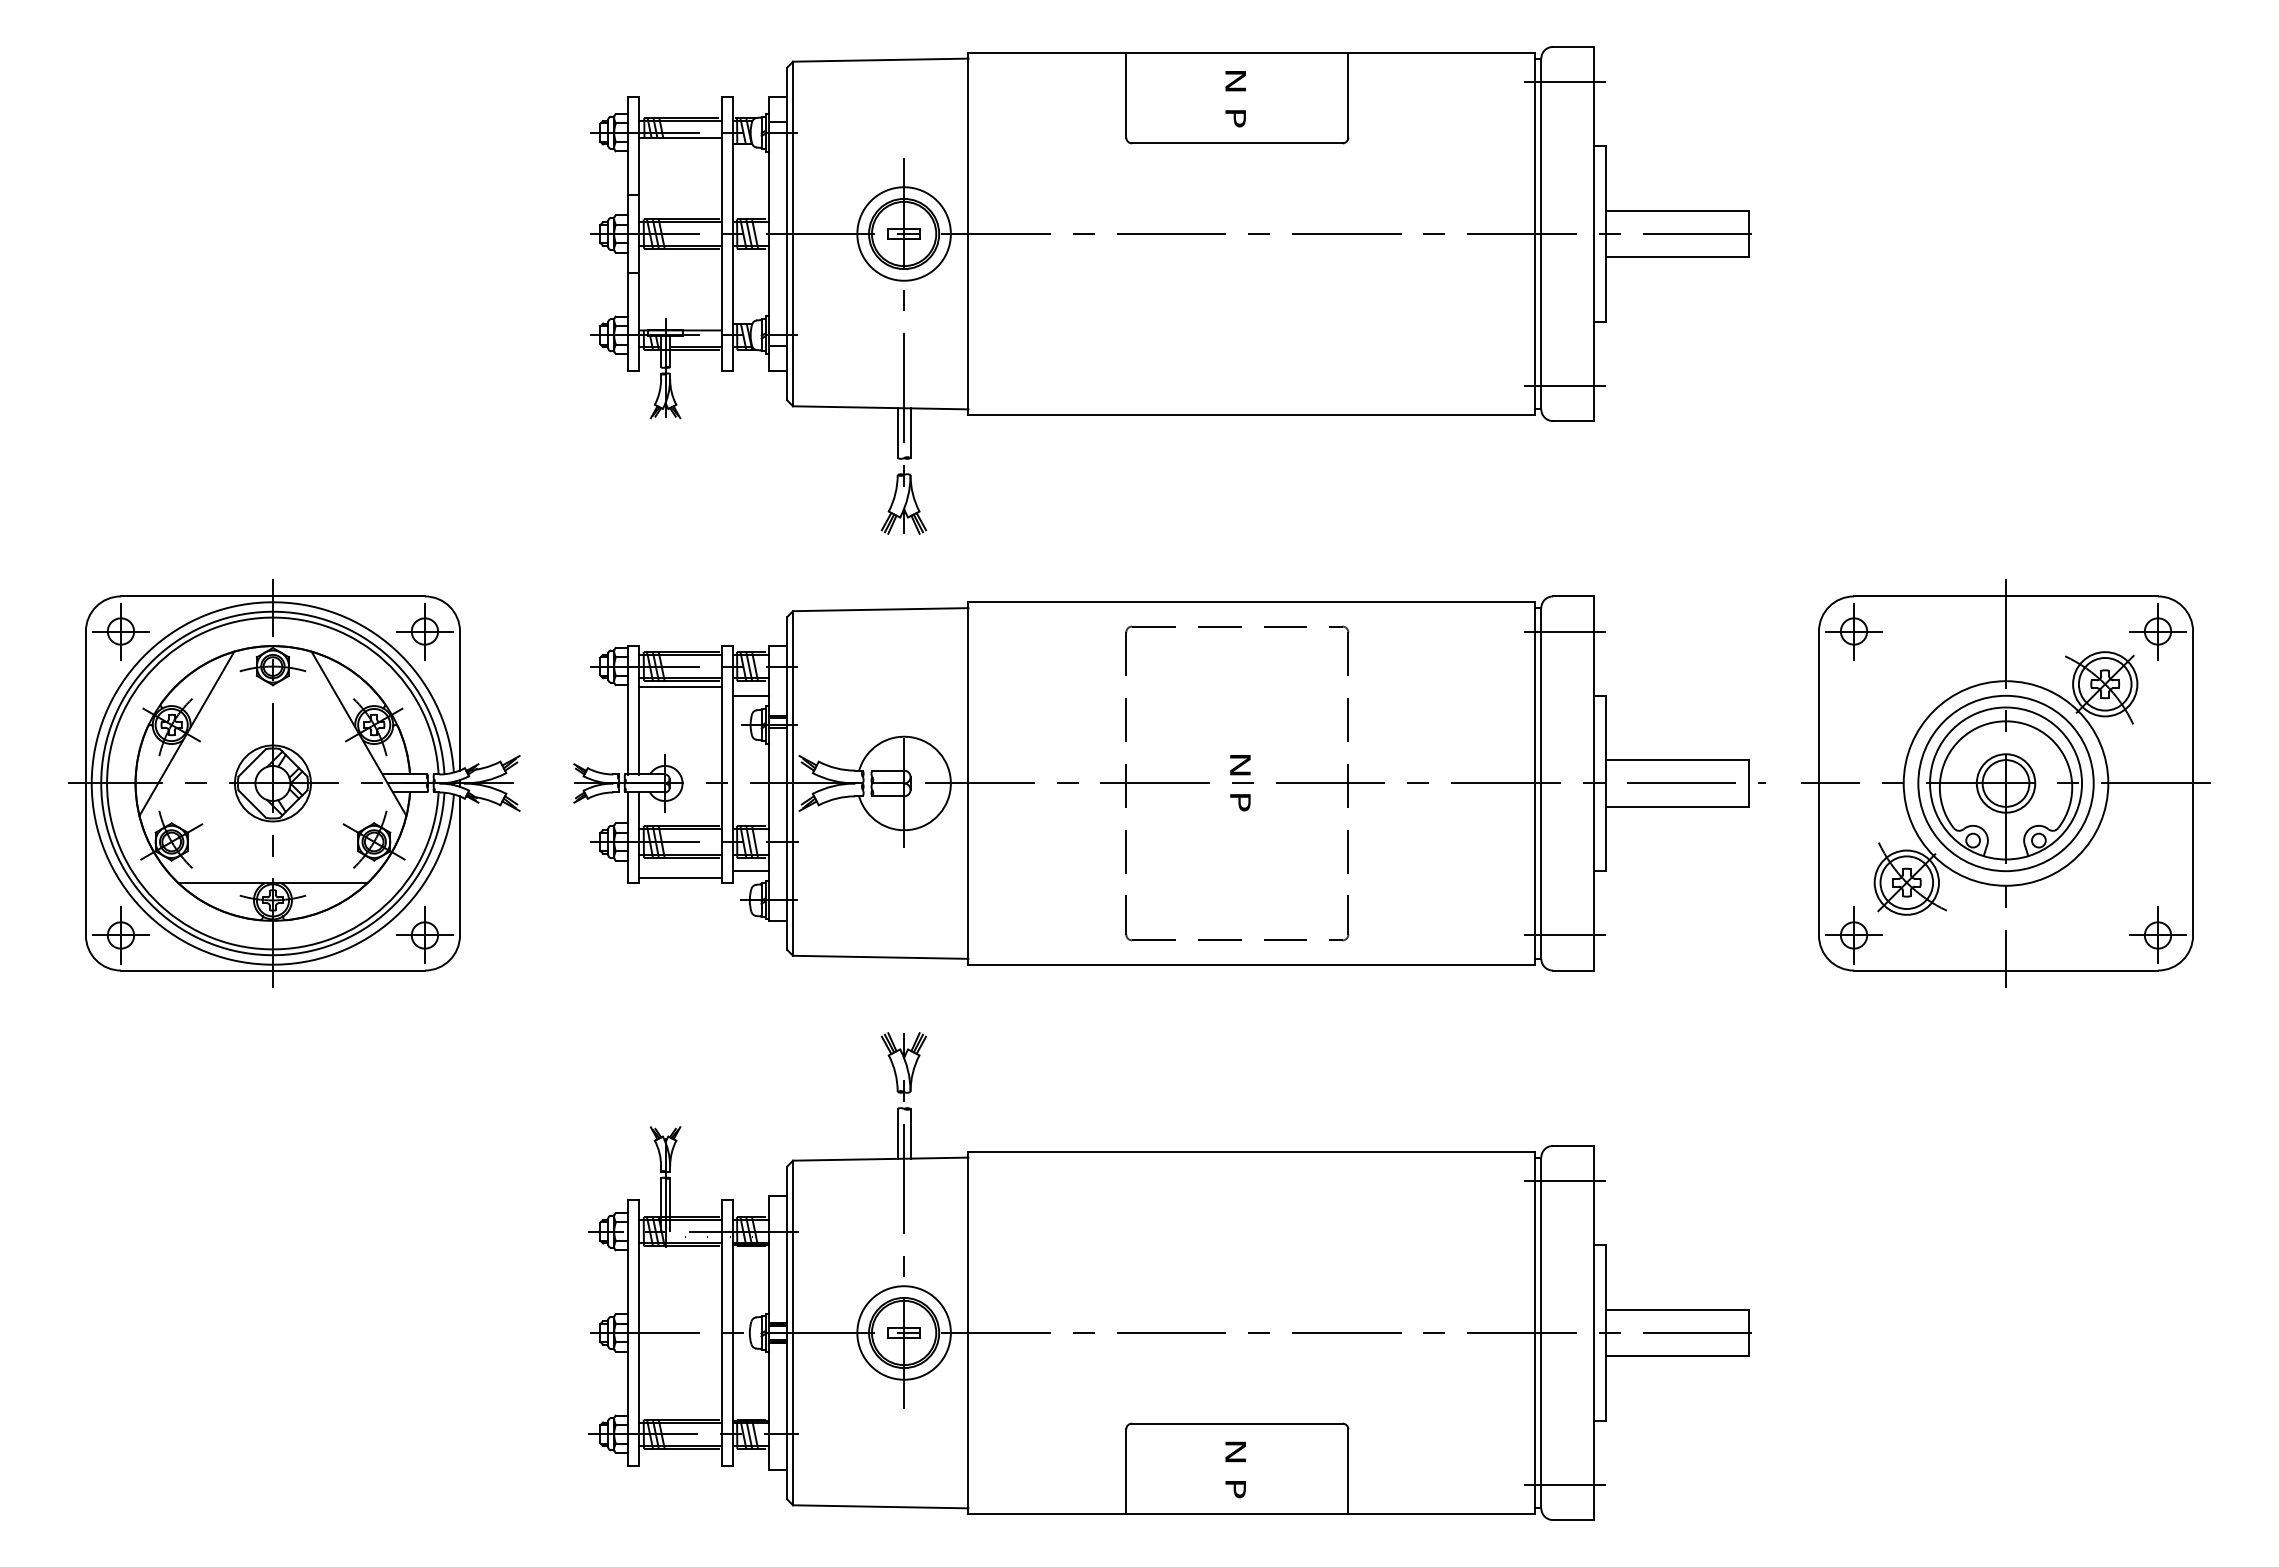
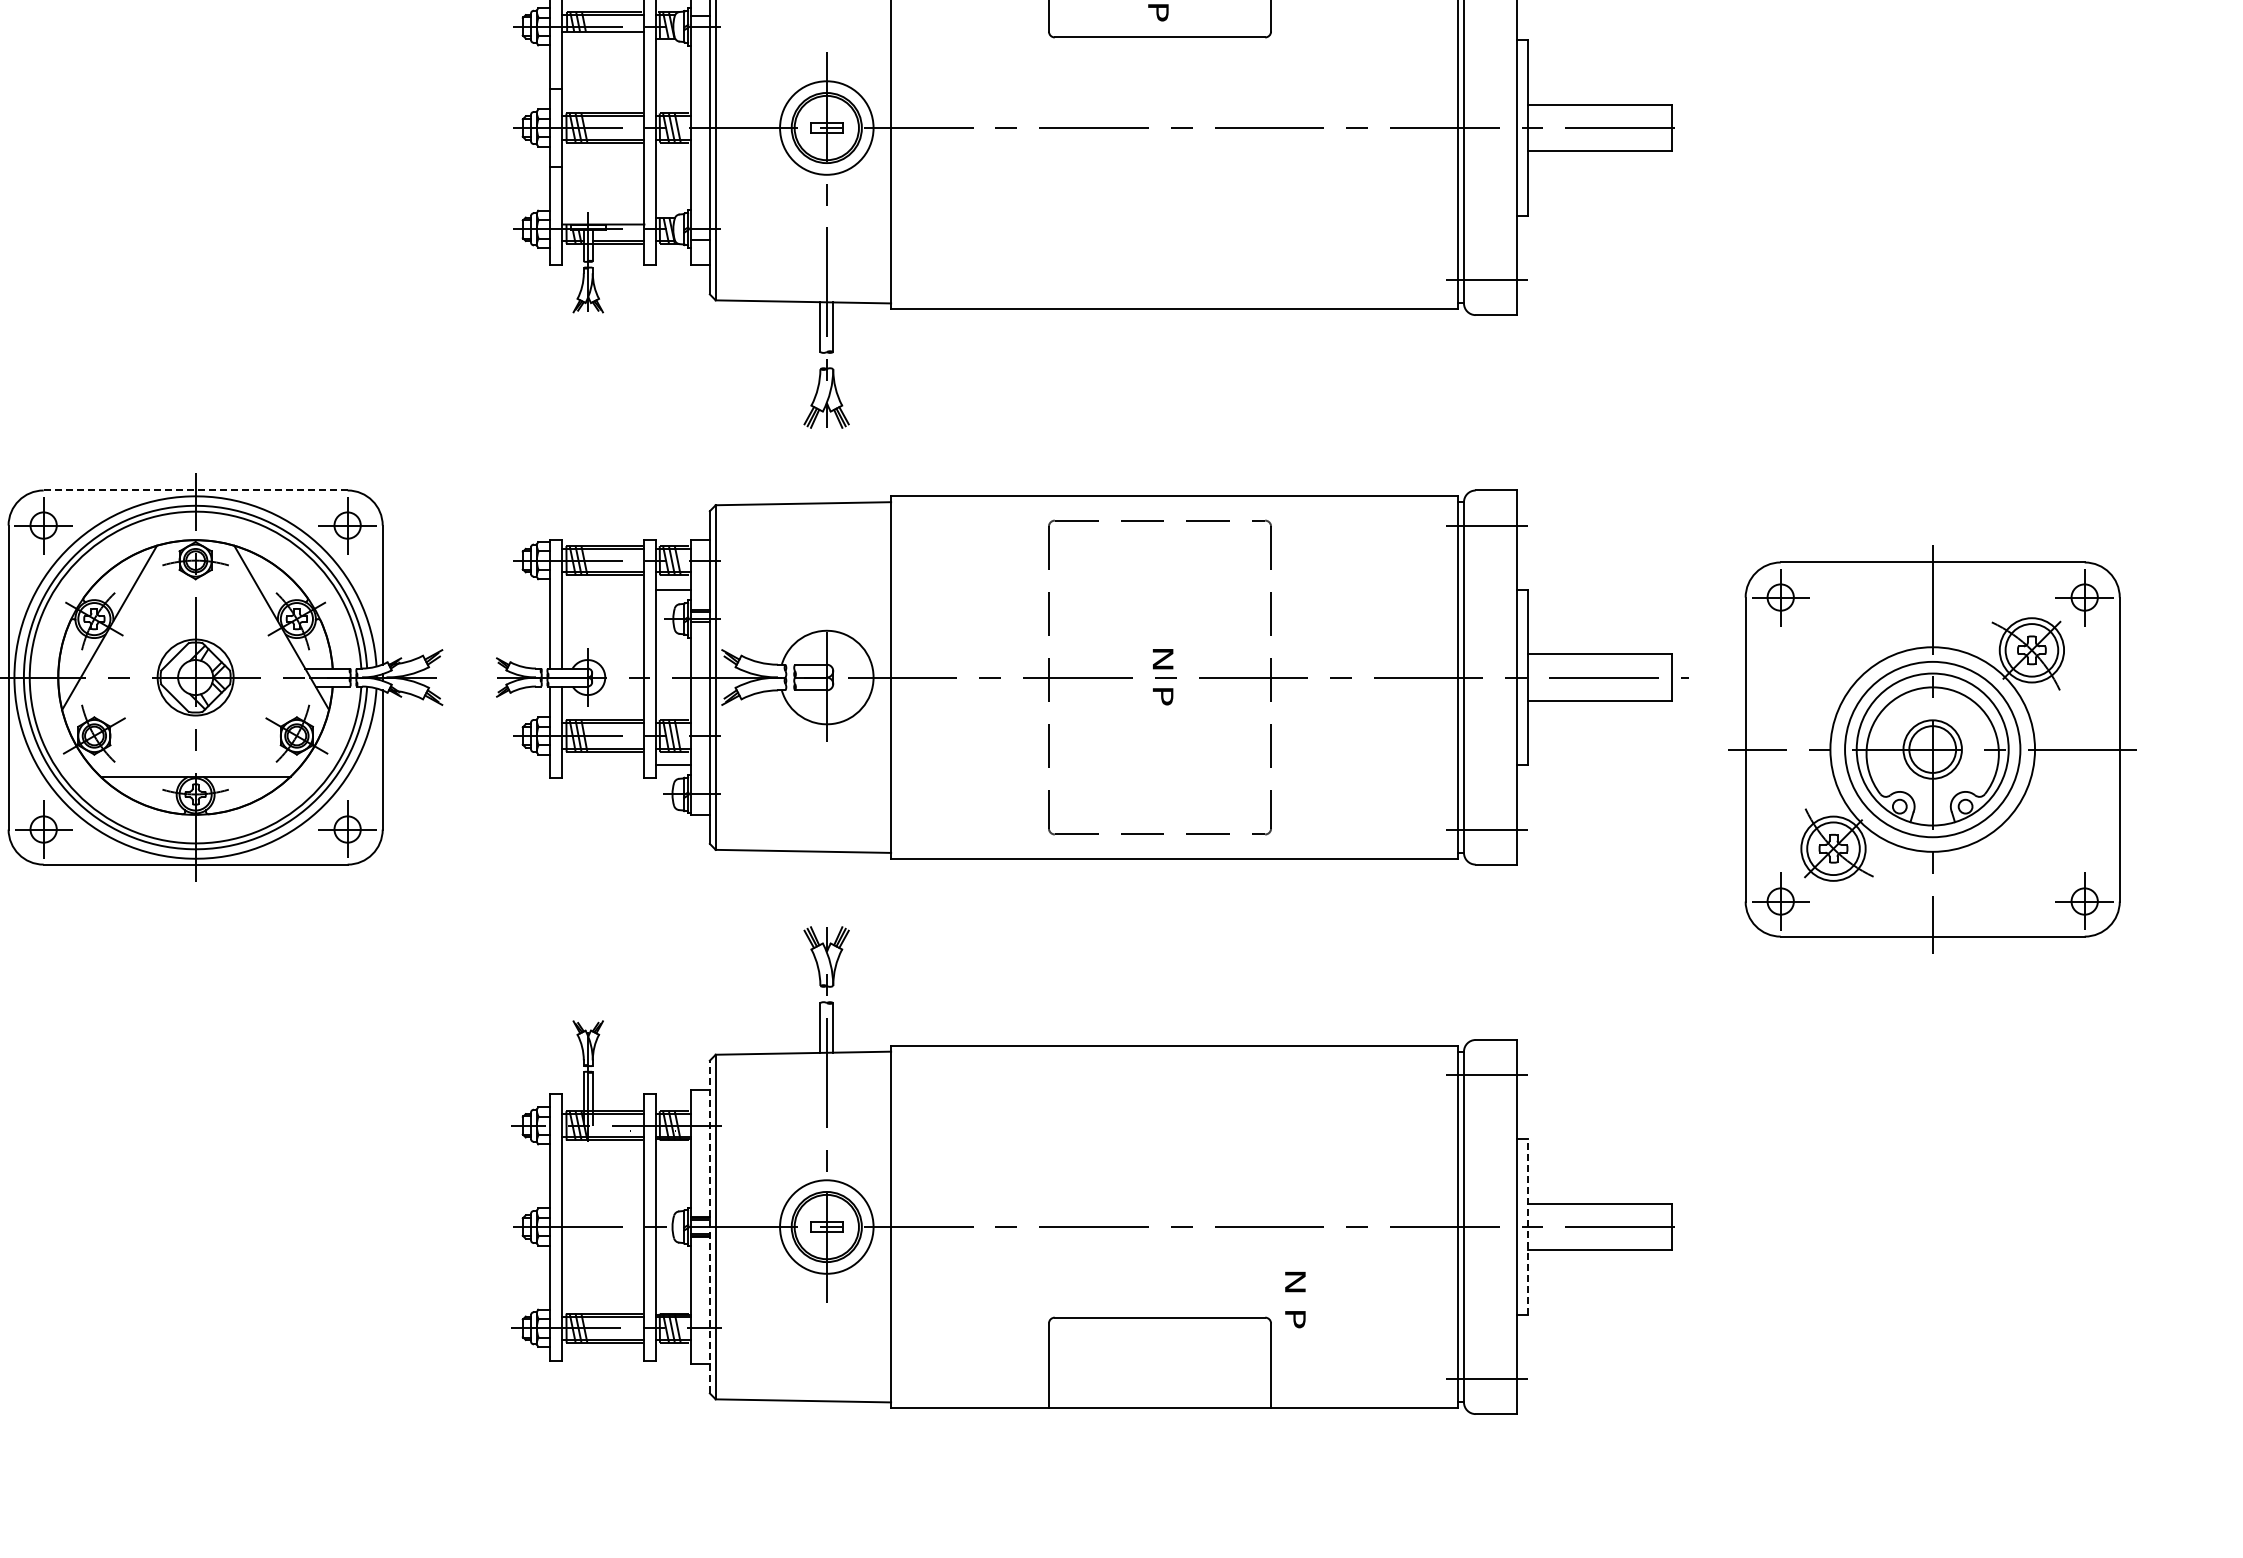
line: (272, 596) -> (195, 490), solid -> dashed
line: (680, 687) -> (603, 581), removed
part: (2005, 783) -> (1932, 749), moved
line: (680, 877) -> (603, 771), removed
line: (787, 1332) -> (710, 1226), solid -> dashed
line: (1605, 1332) -> (1528, 1226), solid -> dashed
text: (1235, 1469) -> (1295, 1299), moved

